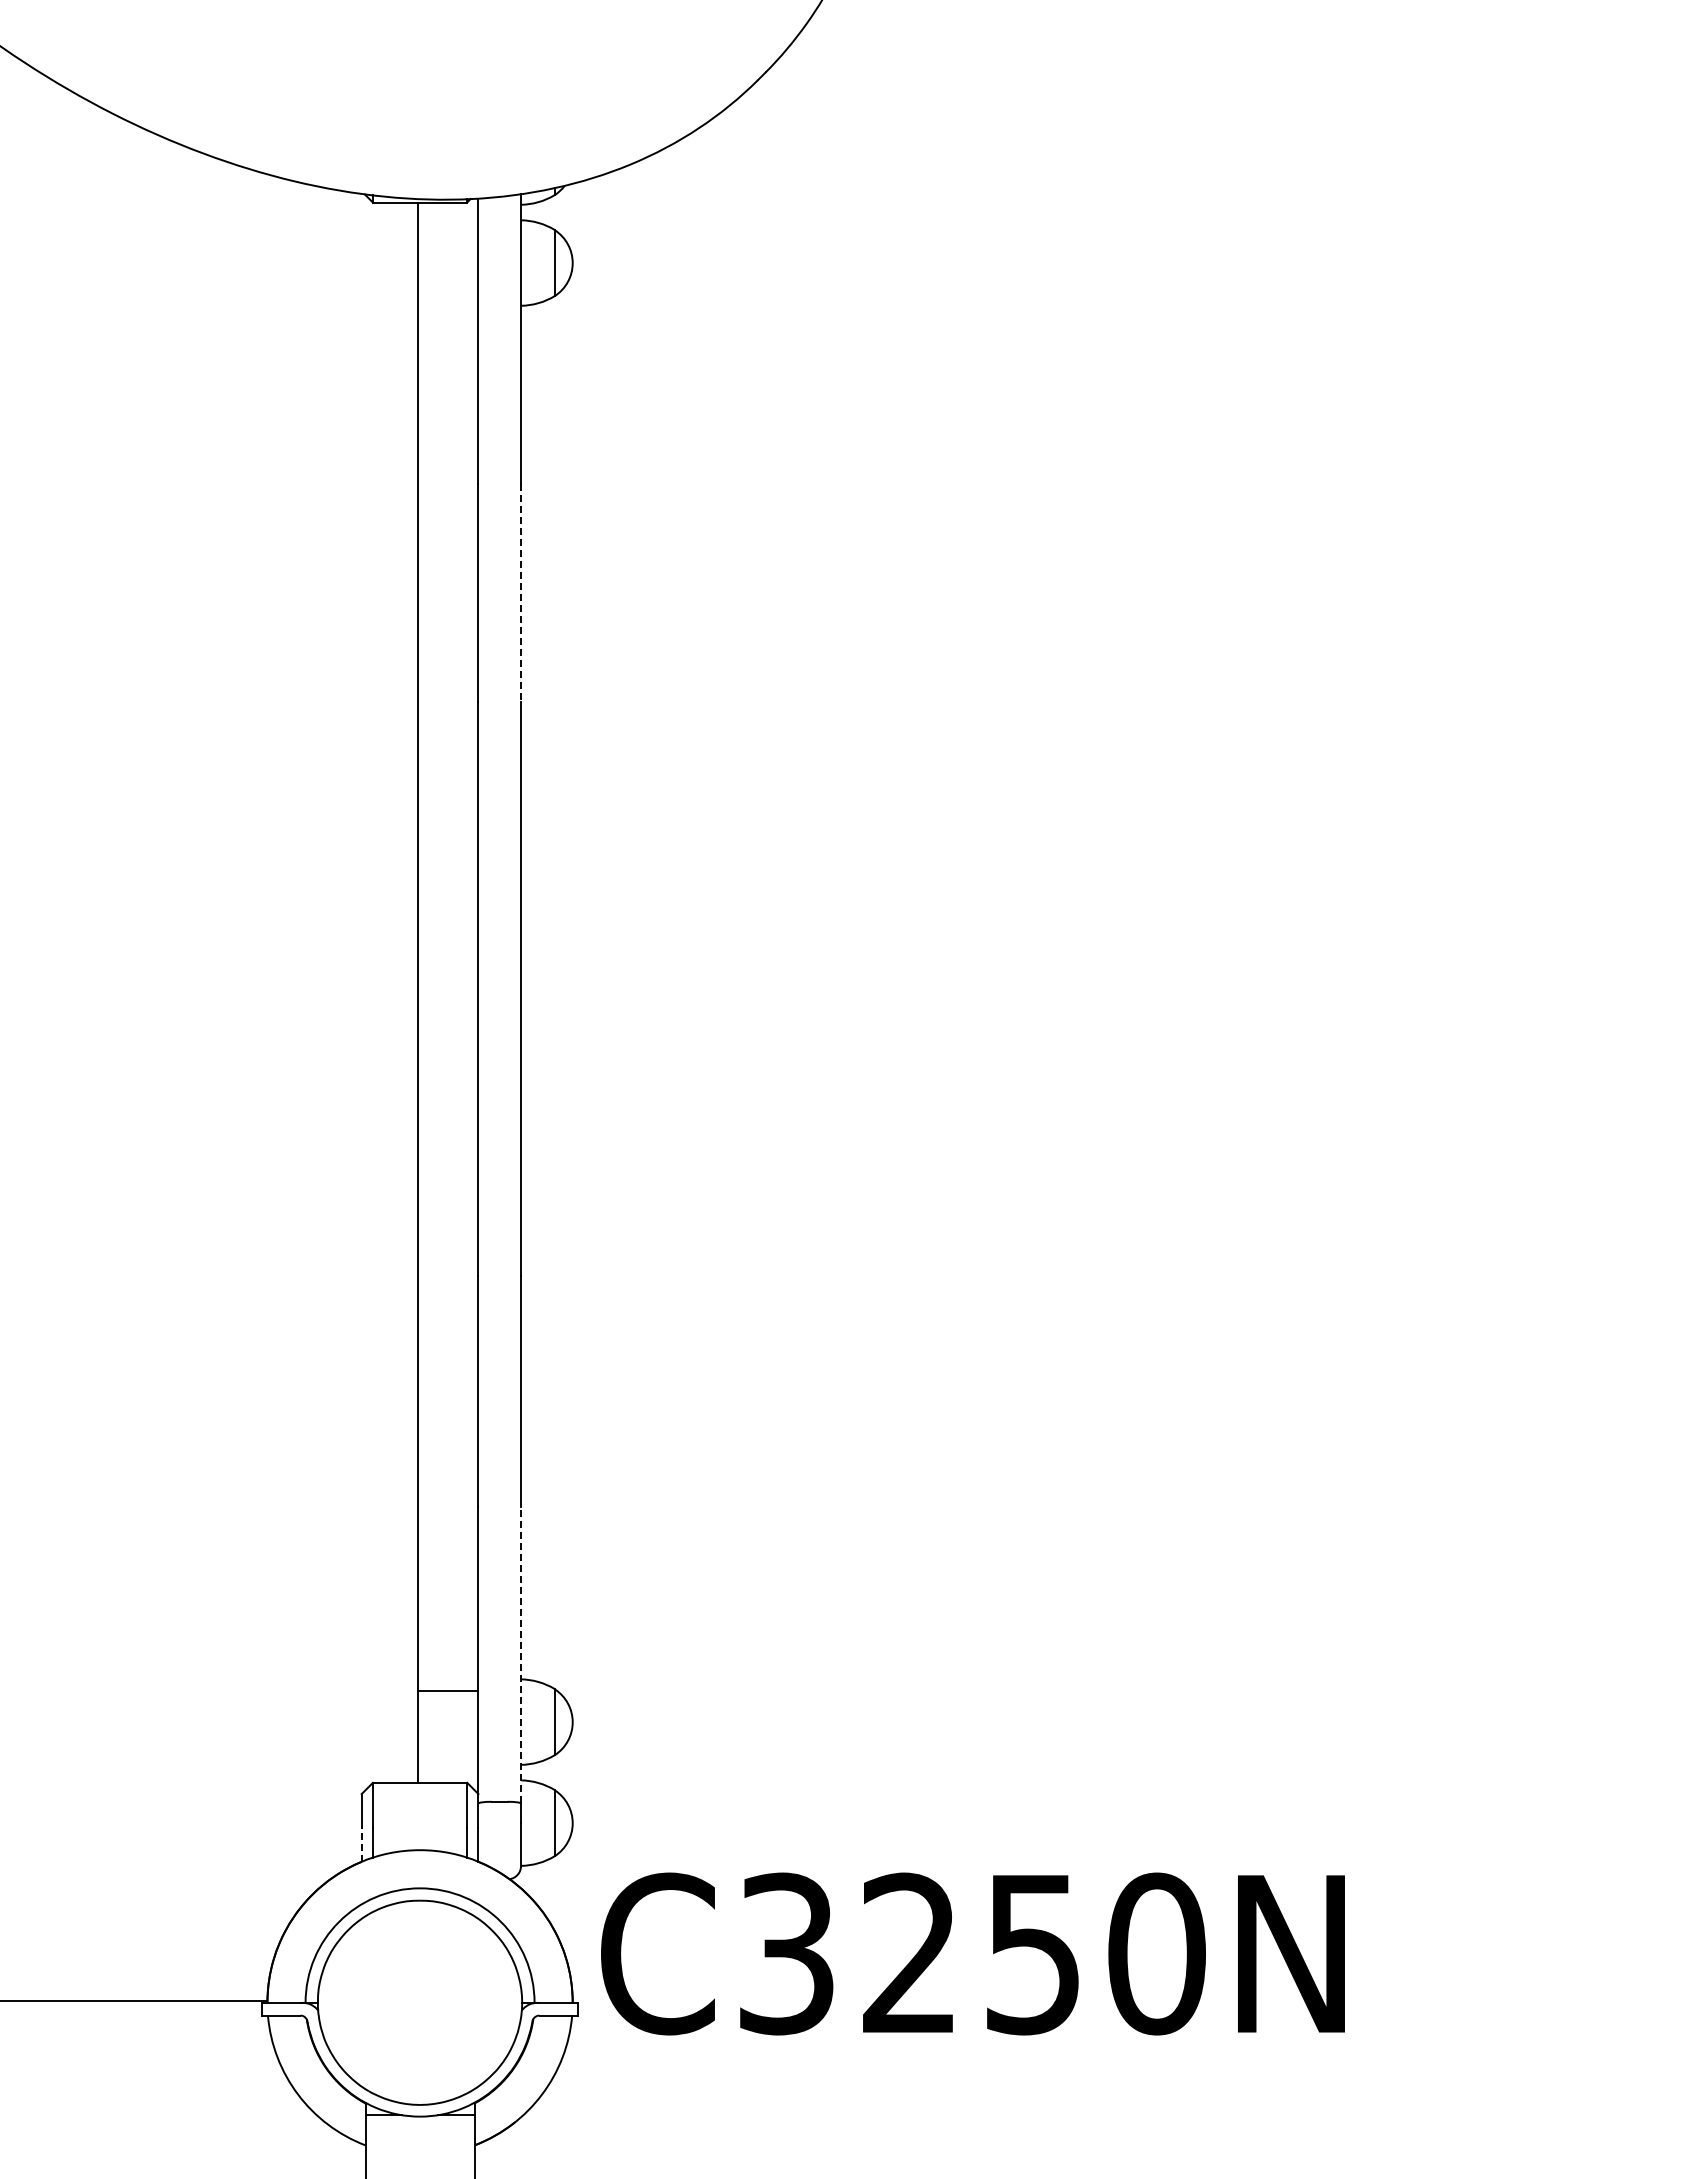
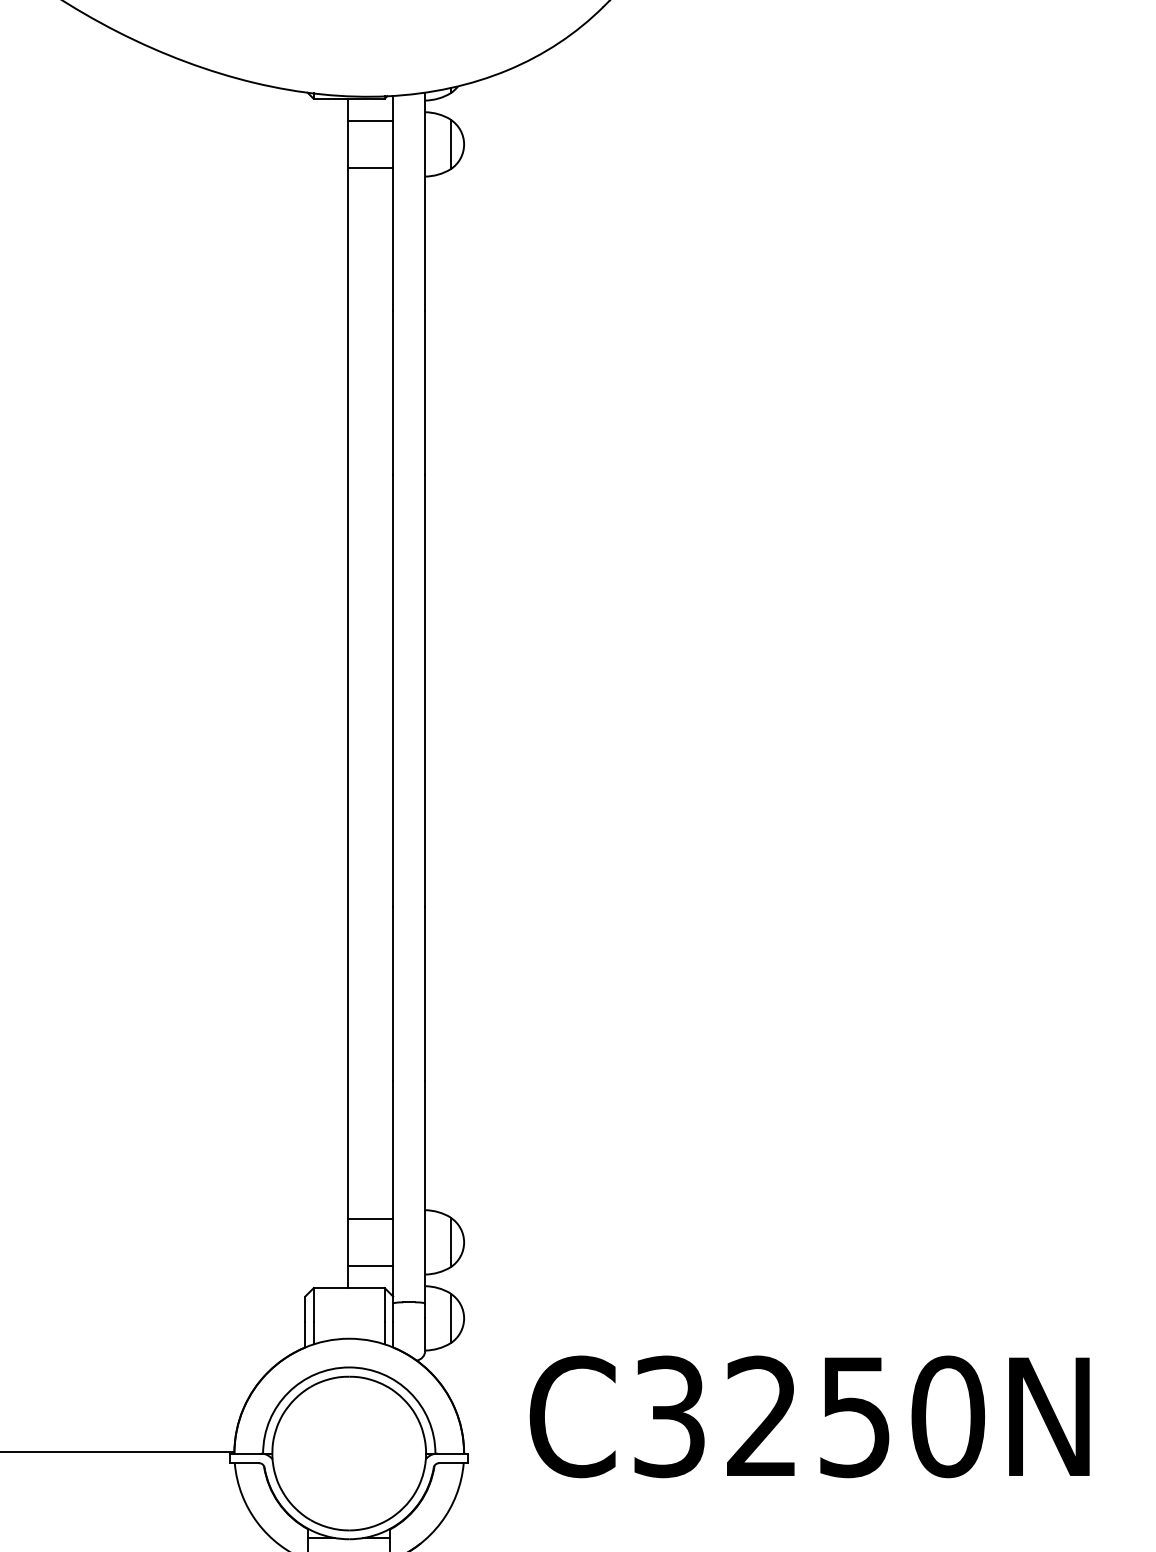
line: (447, 231) -> (369, 120), added
line: (447, 294) -> (369, 168), added
line: (521, 593) -> (425, 393), dashed -> solid
line: (521, 1654) -> (425, 1191), dashed -> solid
line: (447, 1753) -> (369, 1265), added
line: (361, 1844) -> (305, 1334), dashed -> solid
text: (972, 1953) -> (809, 1416), moved

